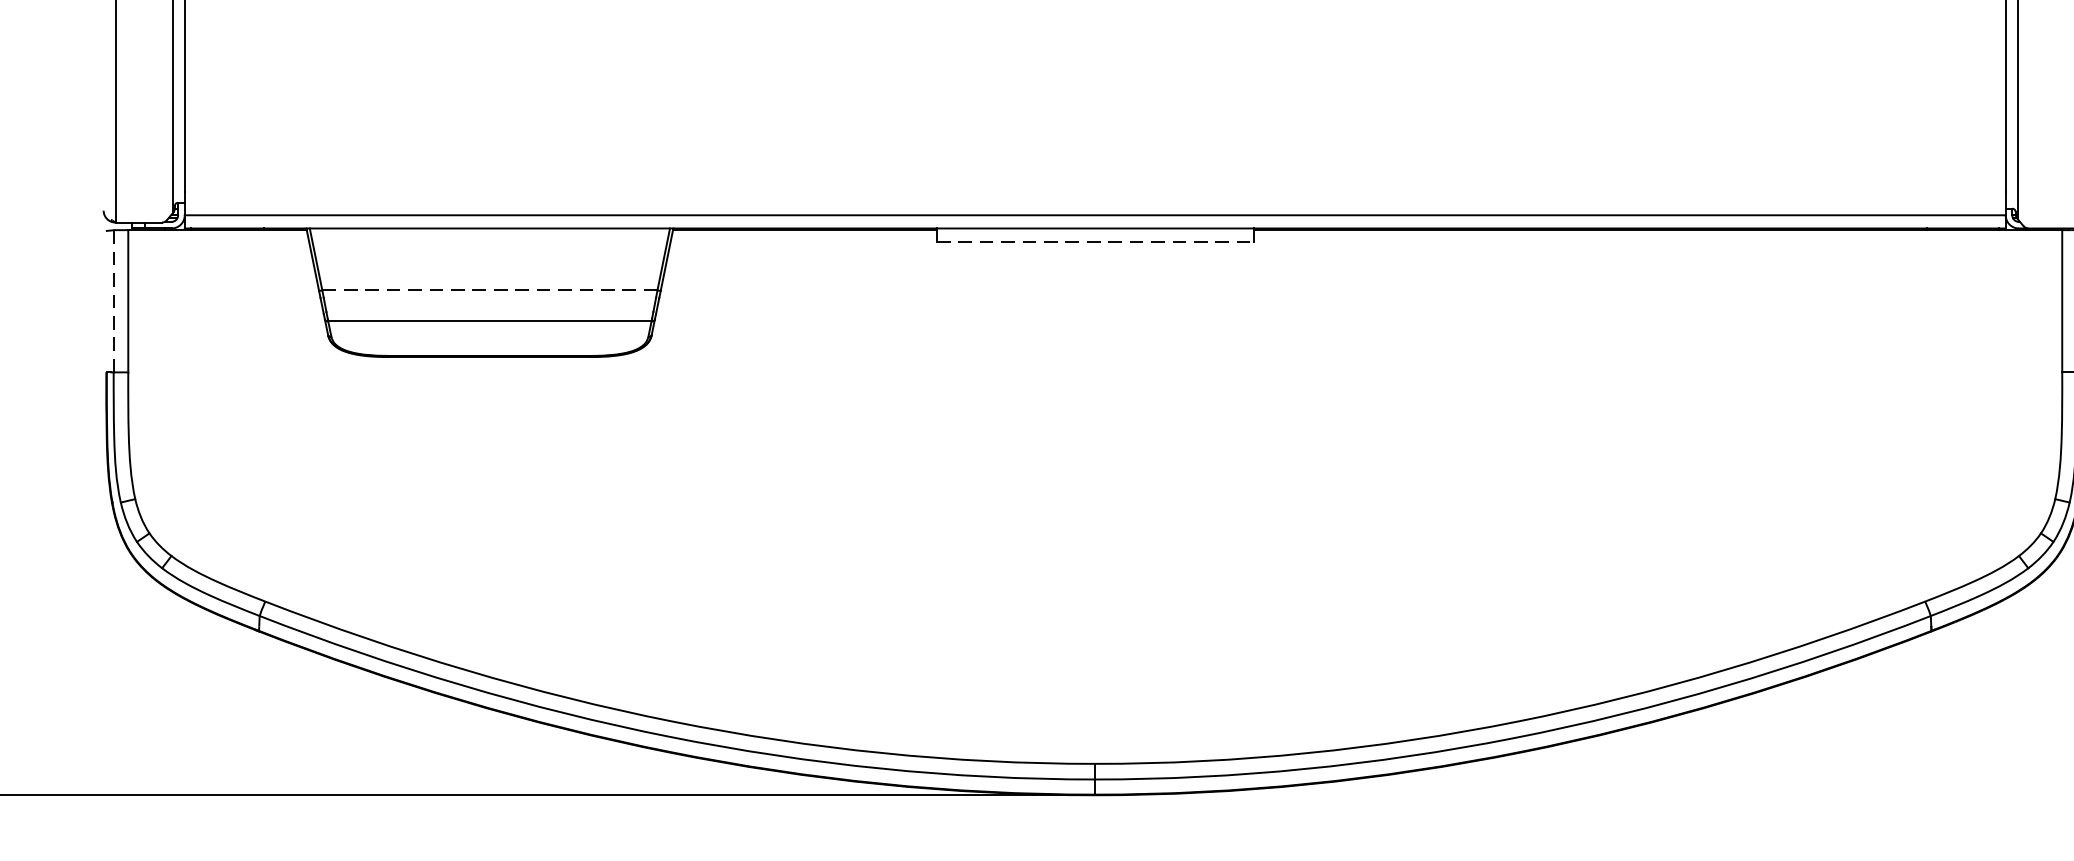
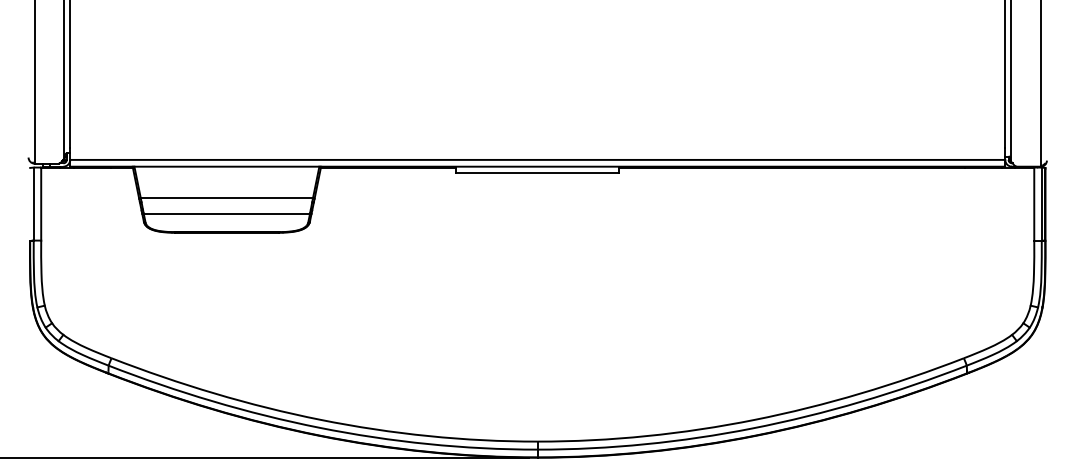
line: (1096, 241) -> (538, 173), dashed -> solid
line: (489, 290) -> (226, 198), dashed -> solid
line: (113, 302) -> (33, 204), dashed -> solid

